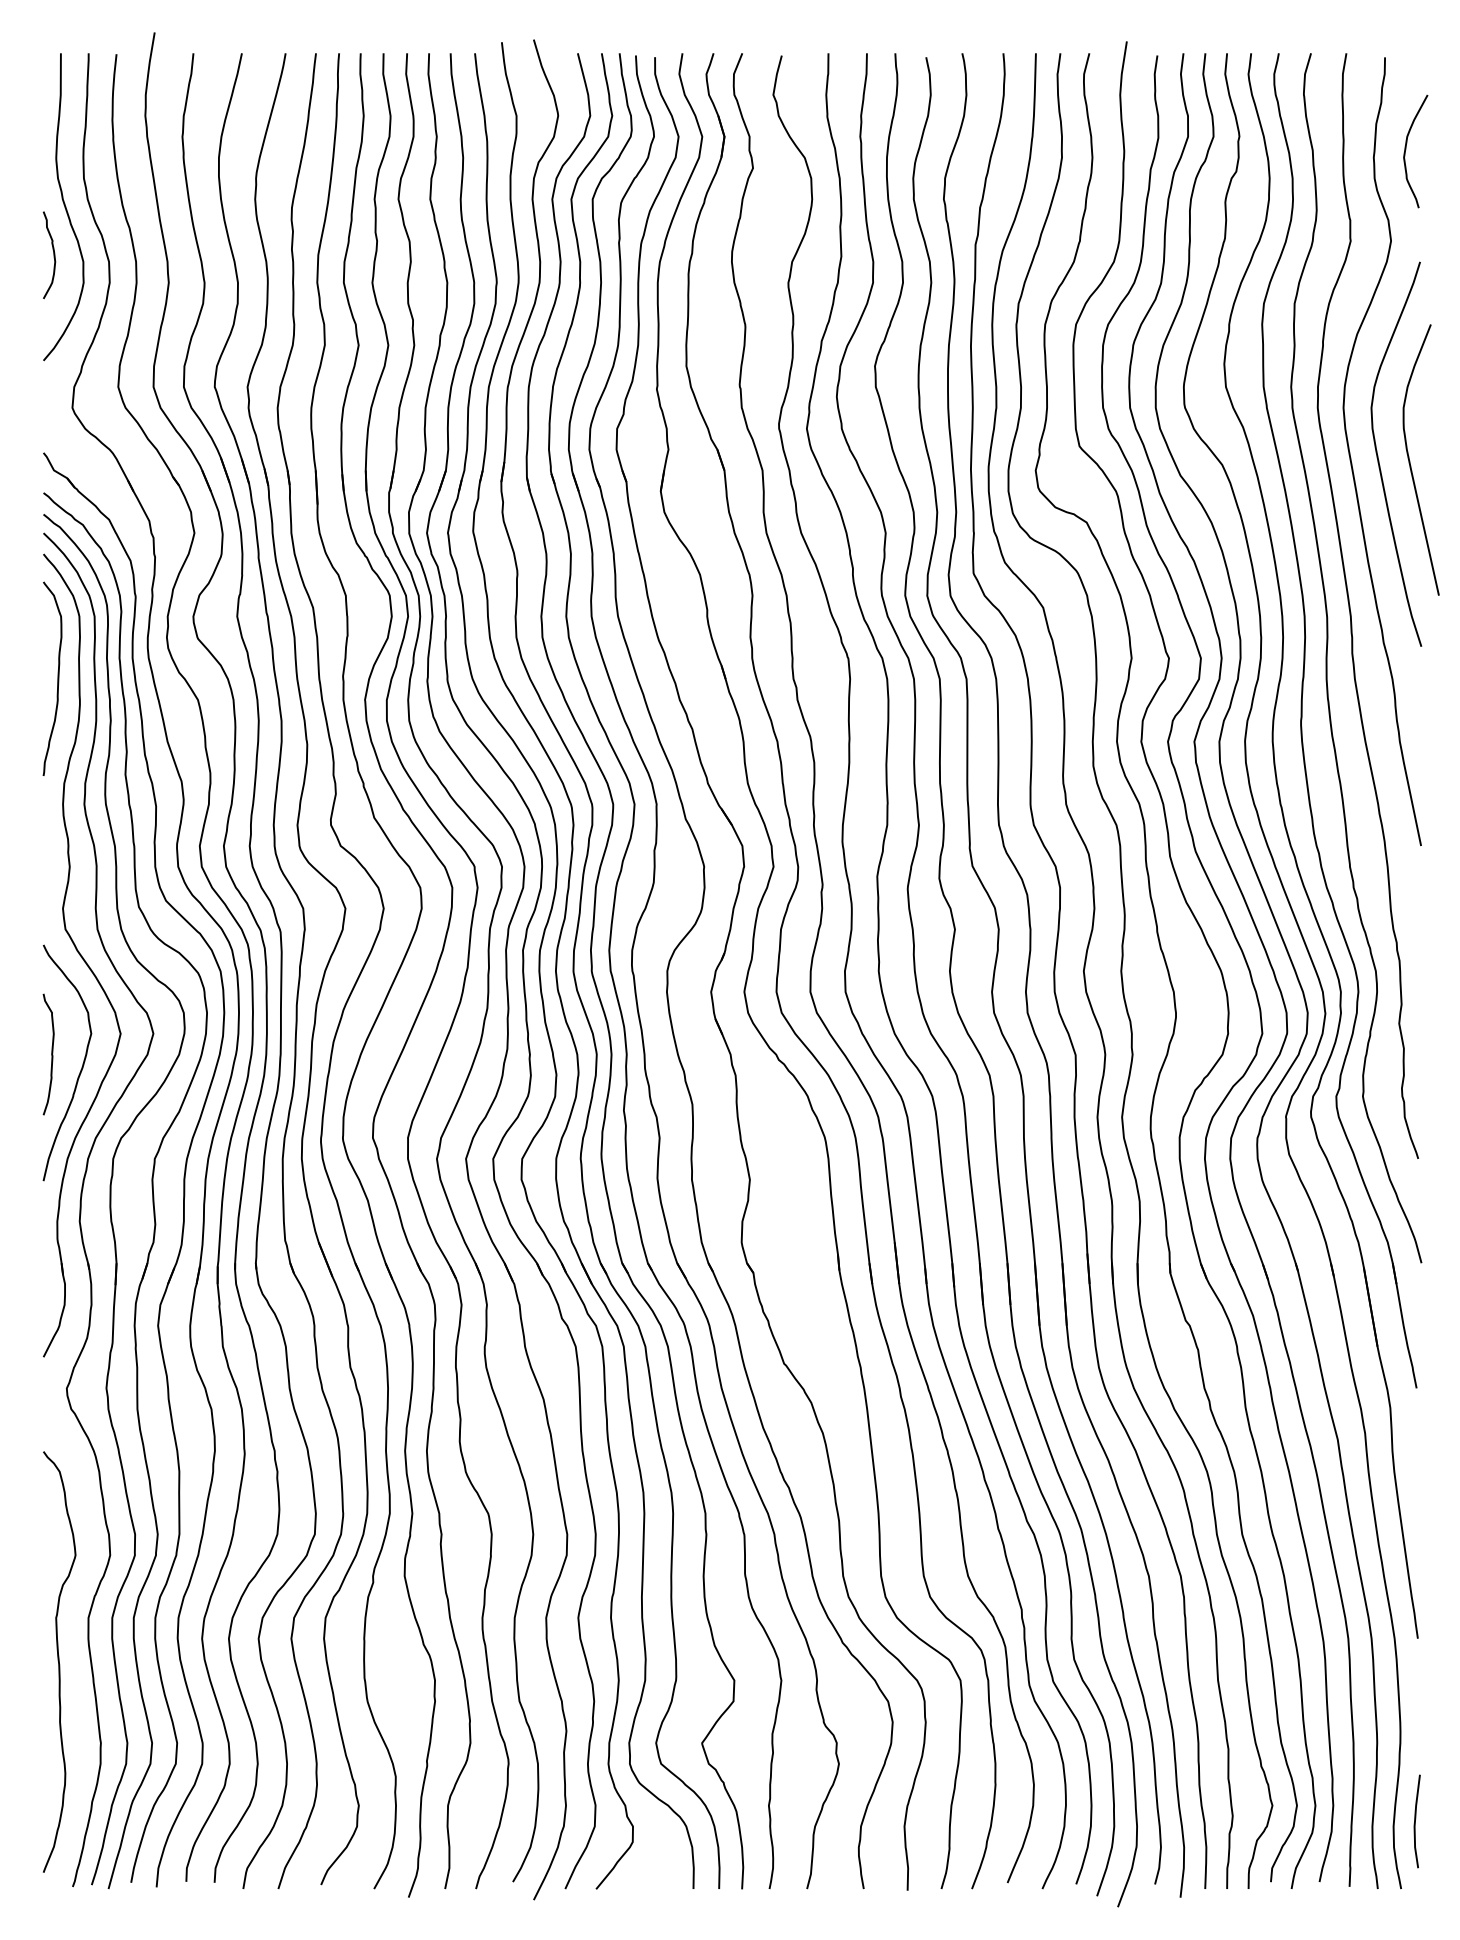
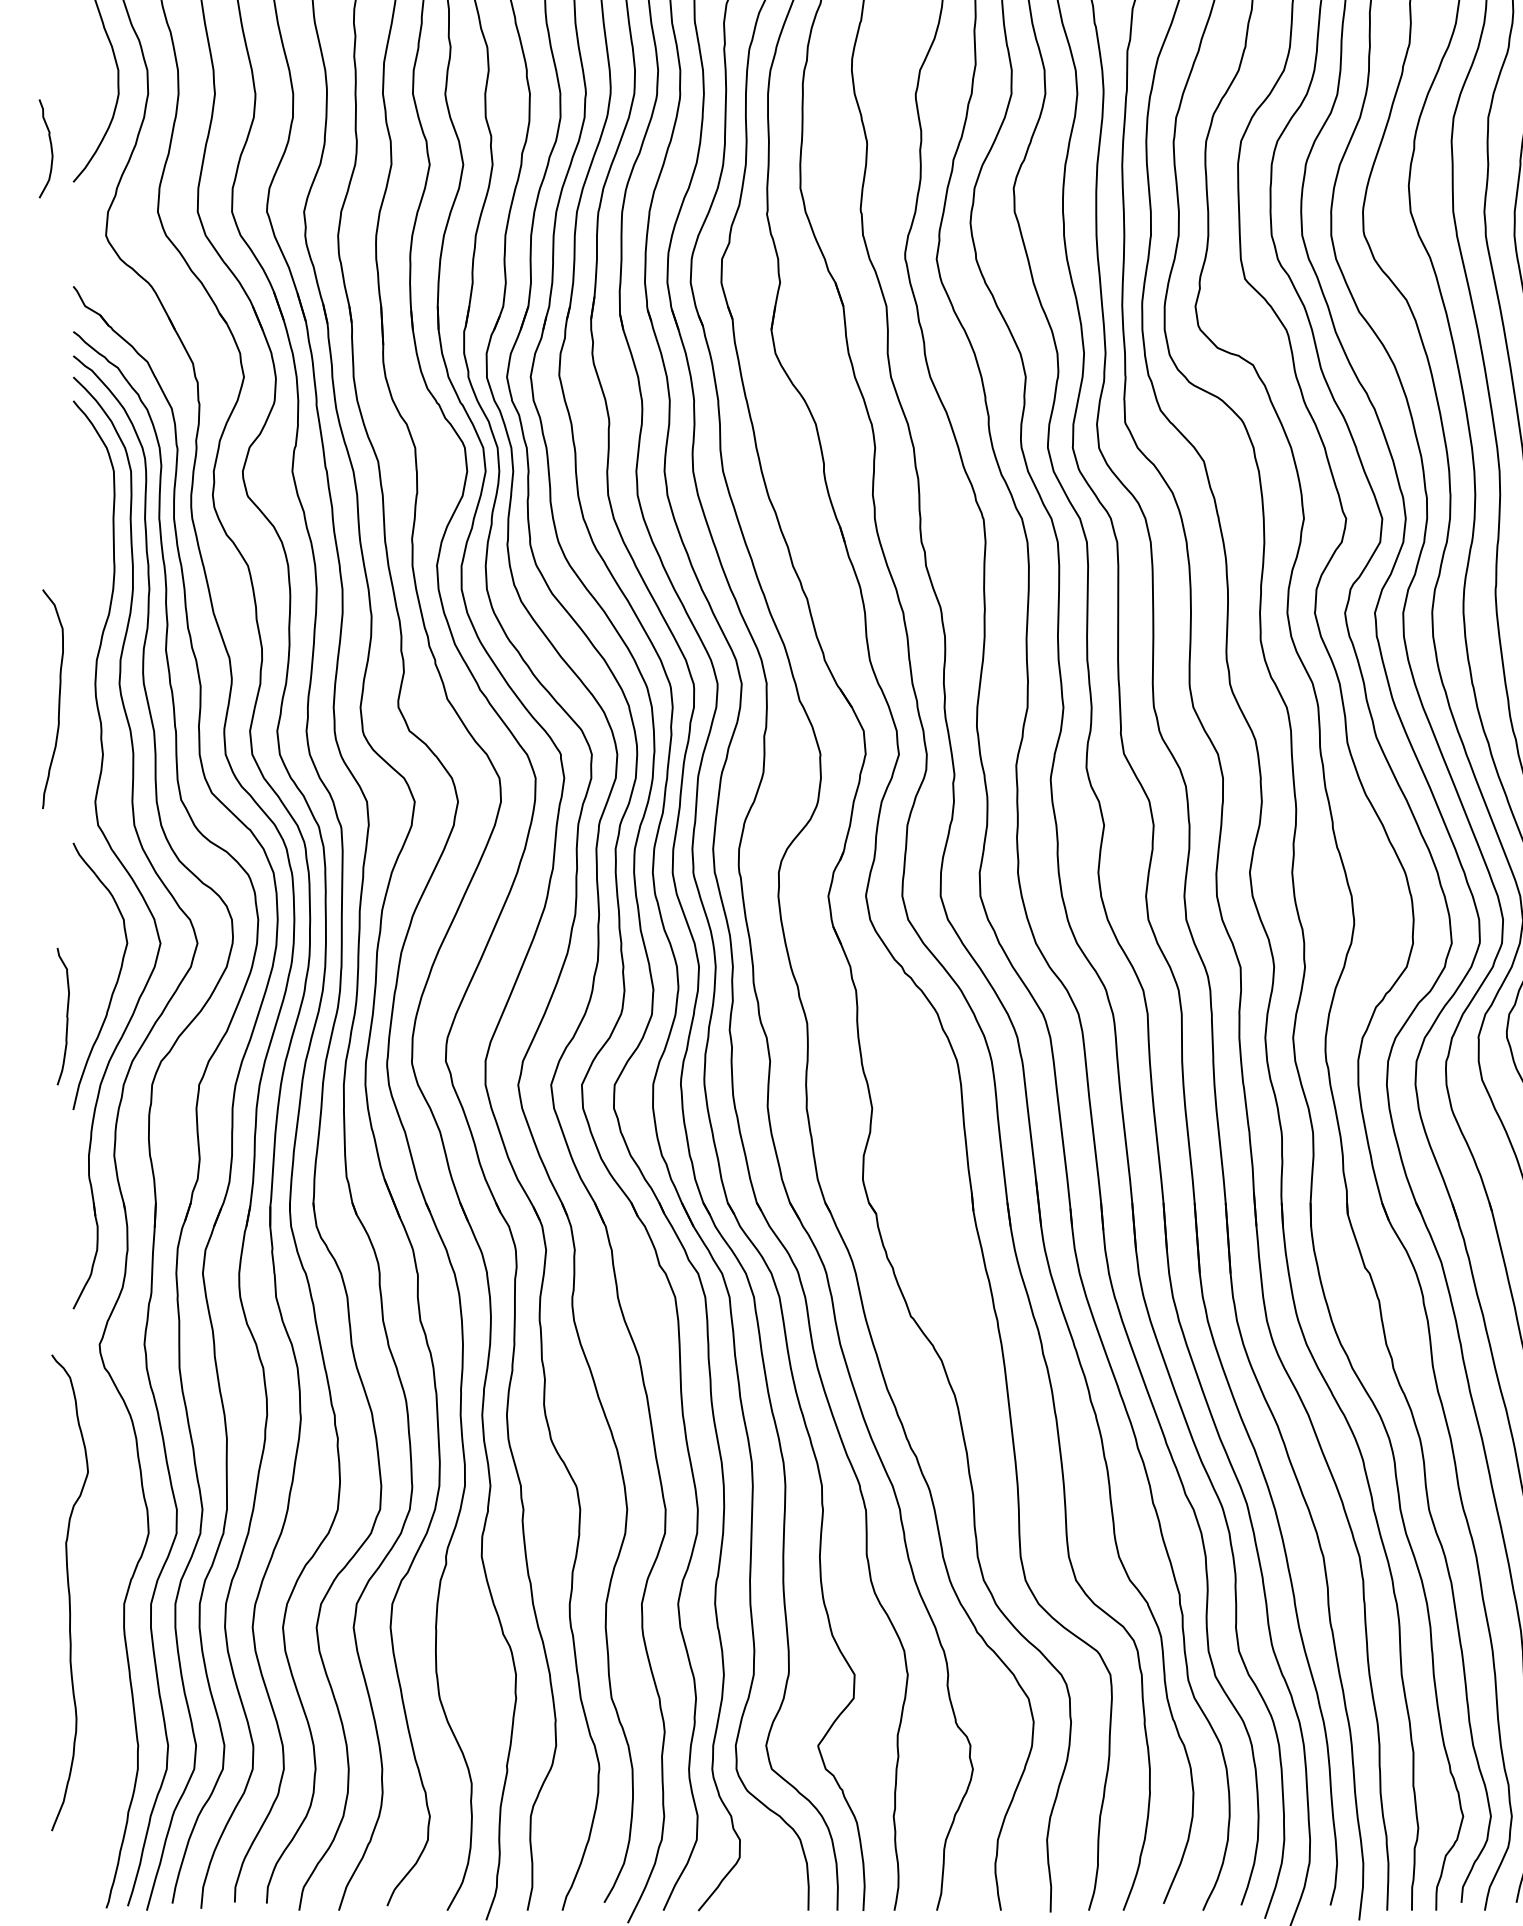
curve: (53, 255) -> (50, 149), moved
curve: (57, 678) -> (58, 698), moved
curve: (51, 1054) -> (66, 1016), moved
curve: (59, 1661) -> (69, 1592), moved

